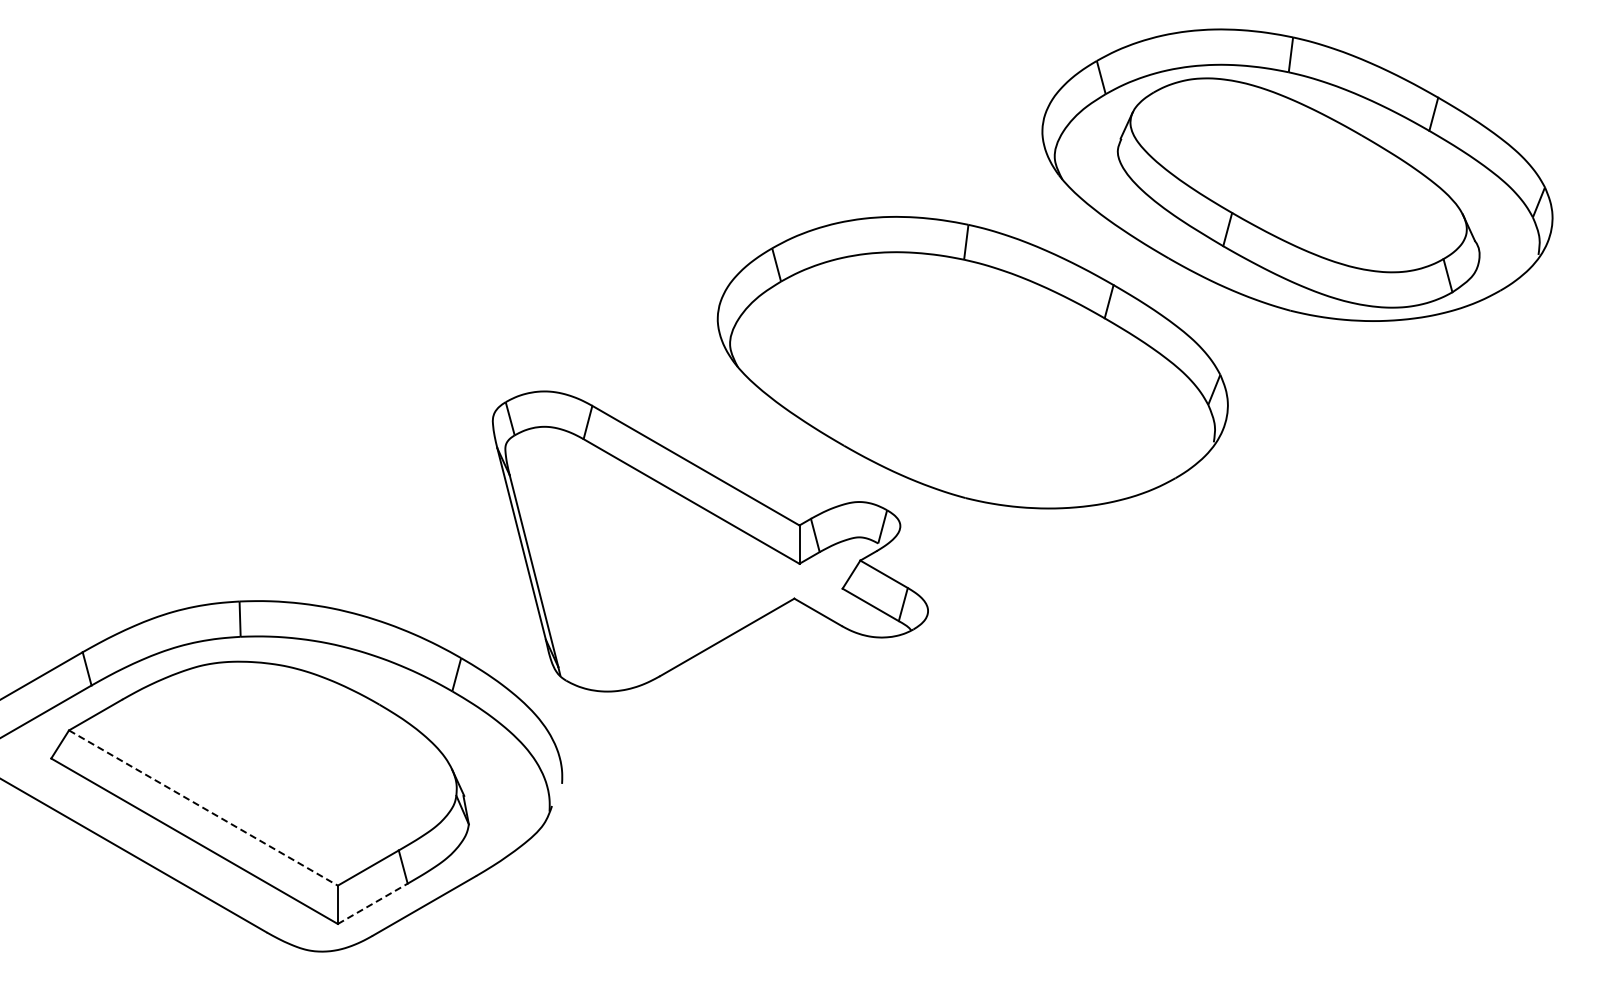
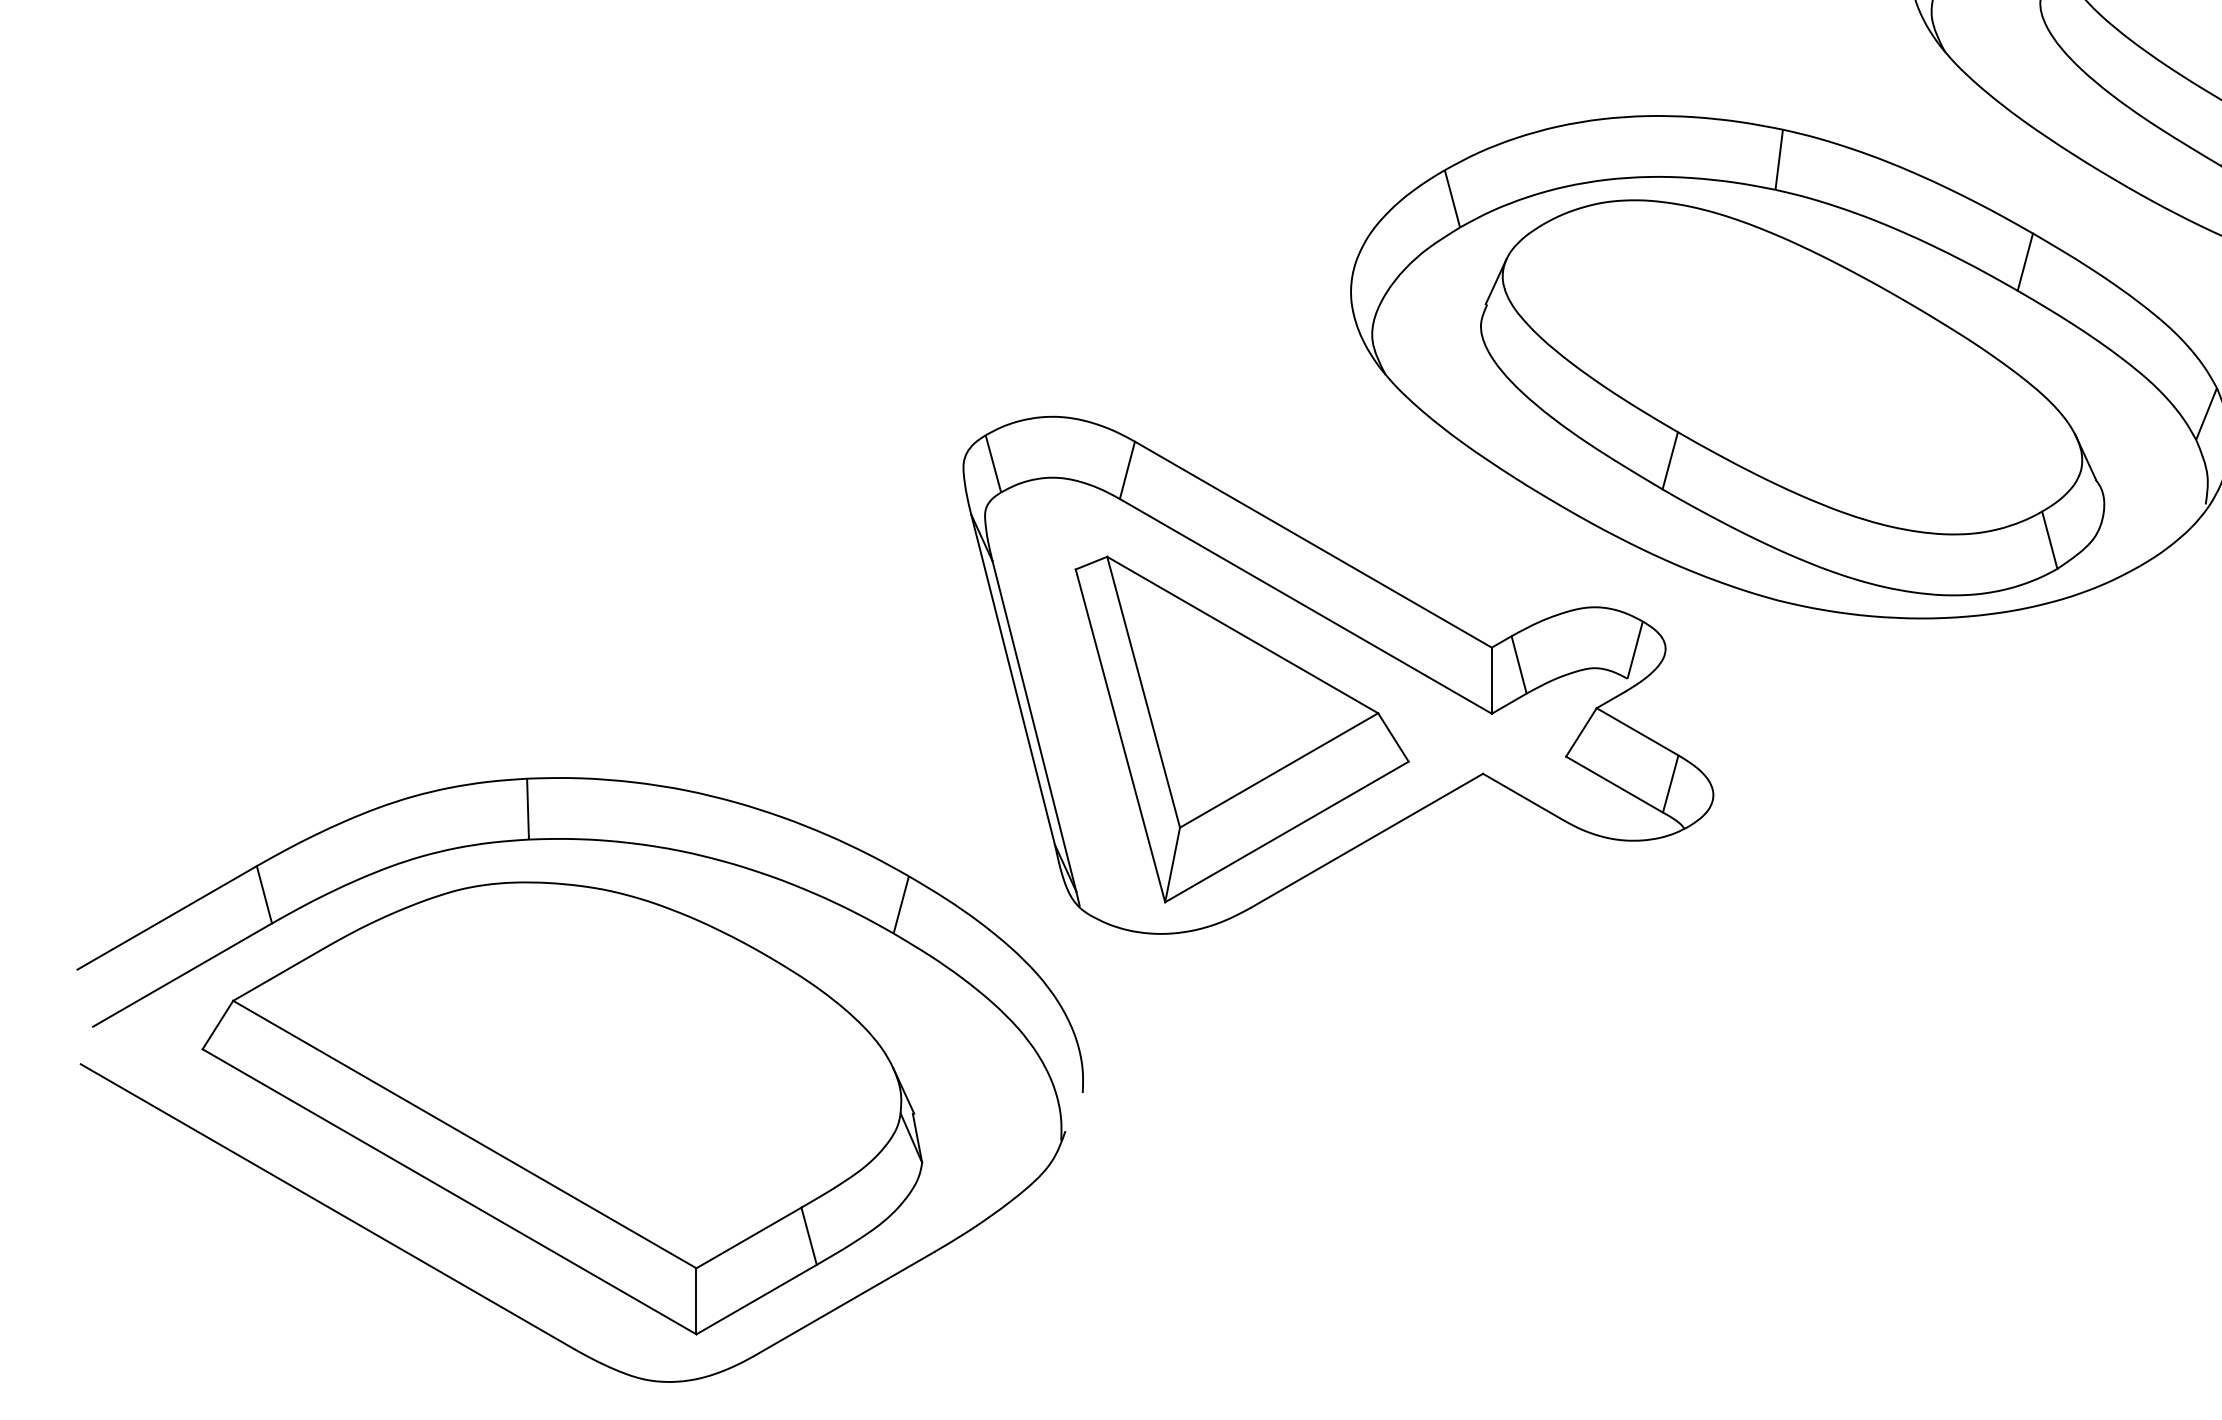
part: (973, 379) -> (1791, 396), added
part: (654, 572) -> (1241, 728), added
line: (203, 808) -> (464, 1135), dashed -> solid
line: (373, 903) -> (757, 1299), dashed -> solid

